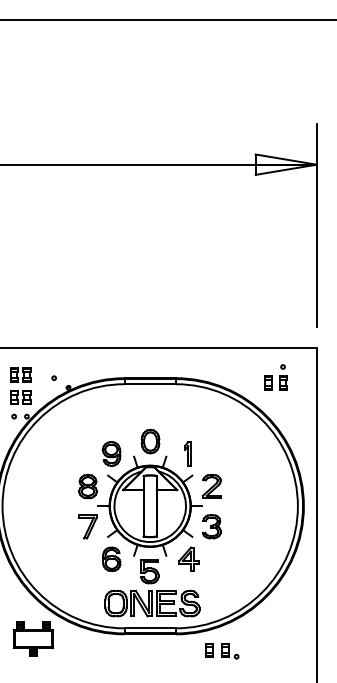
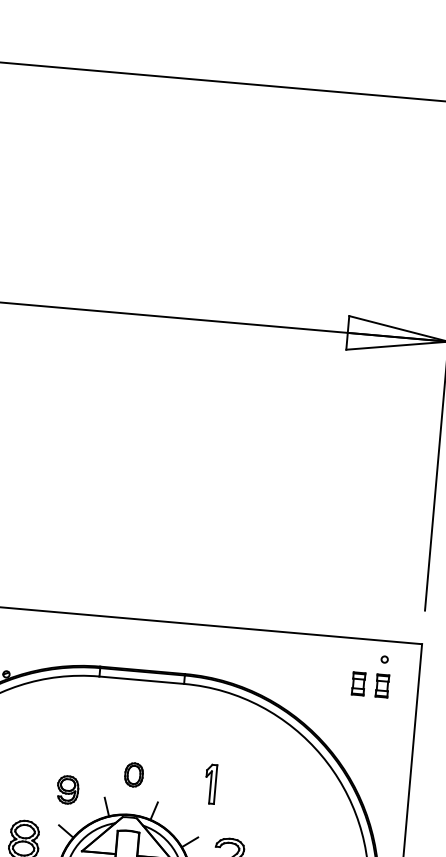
part: (275, 377) -> (370, 675), moved
part: (150, 441) -> (134, 774), size x0.6
part: (111, 453) -> (67, 789), size x0.7
part: (187, 453) -> (209, 783), moved

